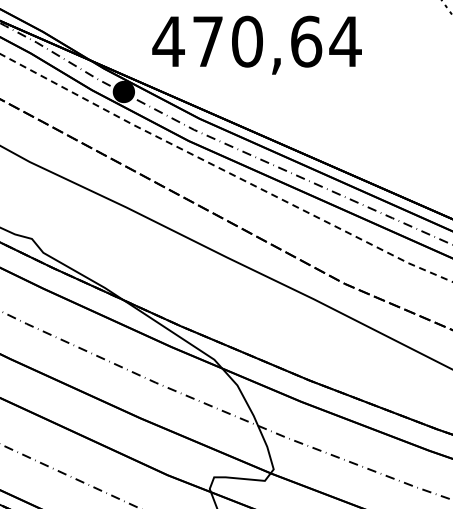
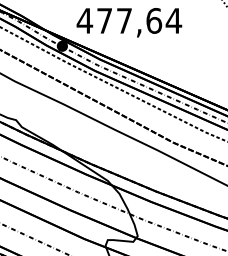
text: (247, 40) -> (124, 20), 470,64 -> 477,64

